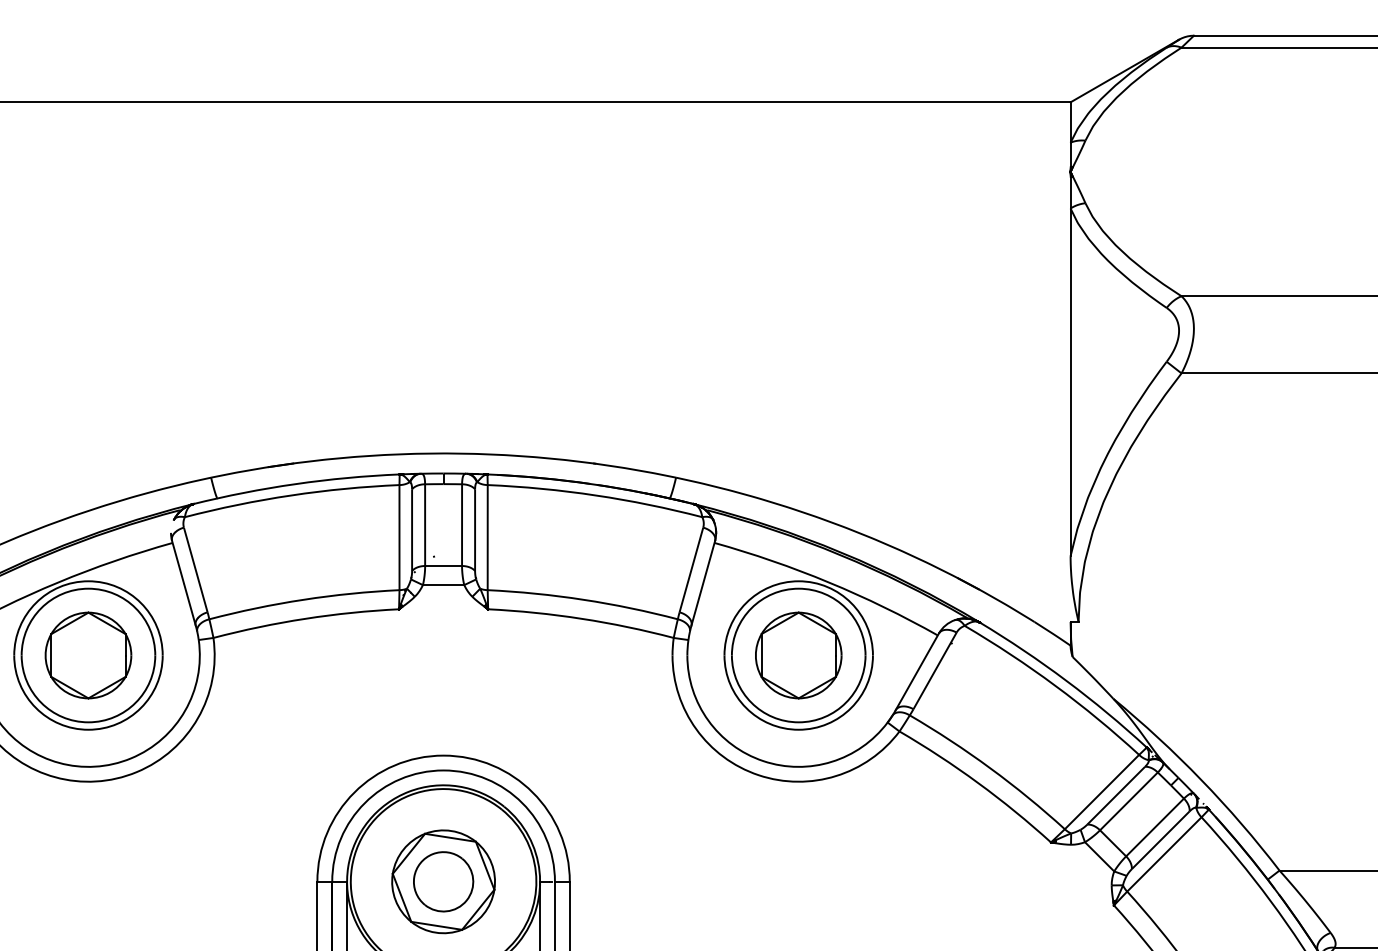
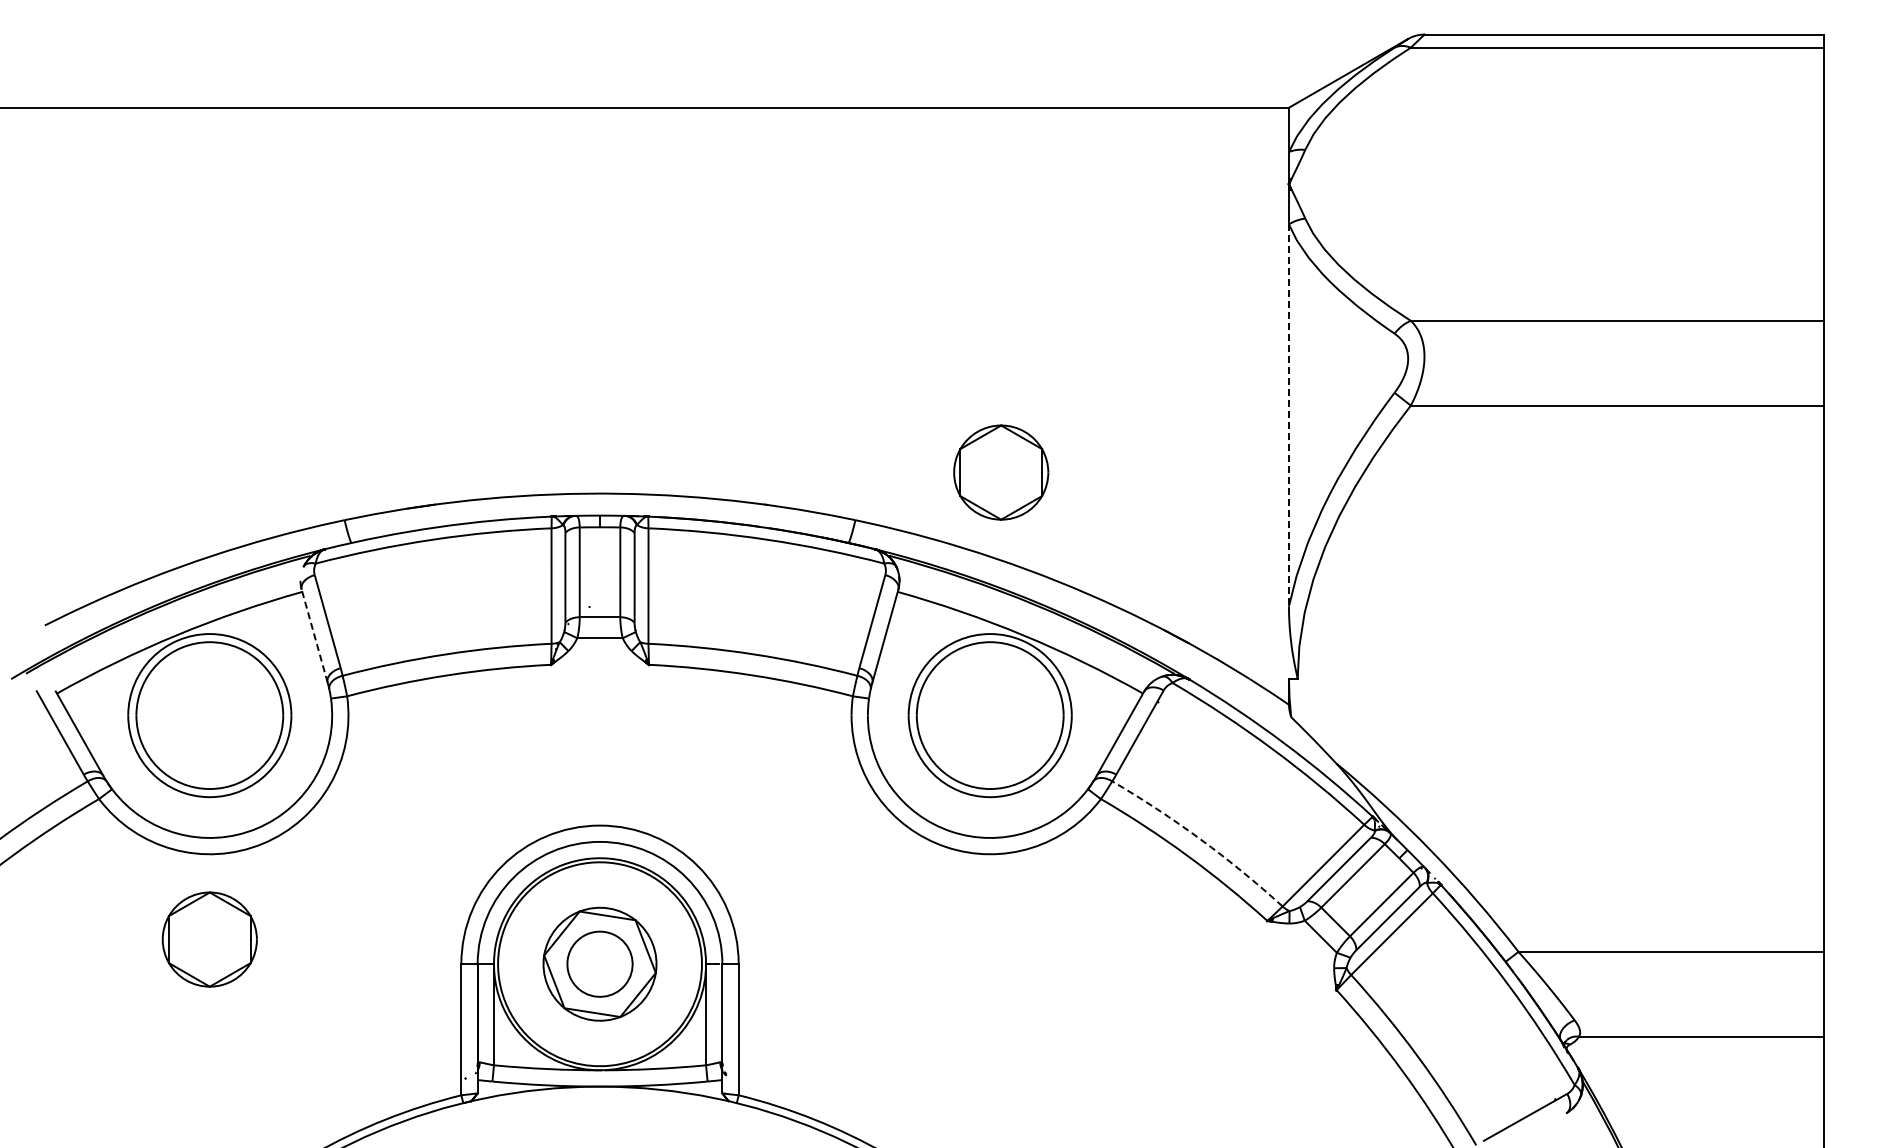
line: (1070, 382) -> (1288, 415), solid -> dashed
line: (183, 582) -> (314, 635), solid -> dashed
part: (88, 655) -> (209, 939), moved
part: (798, 655) -> (1001, 472), moved
arc: (990, 768) -> (1200, 839), solid -> dashed

